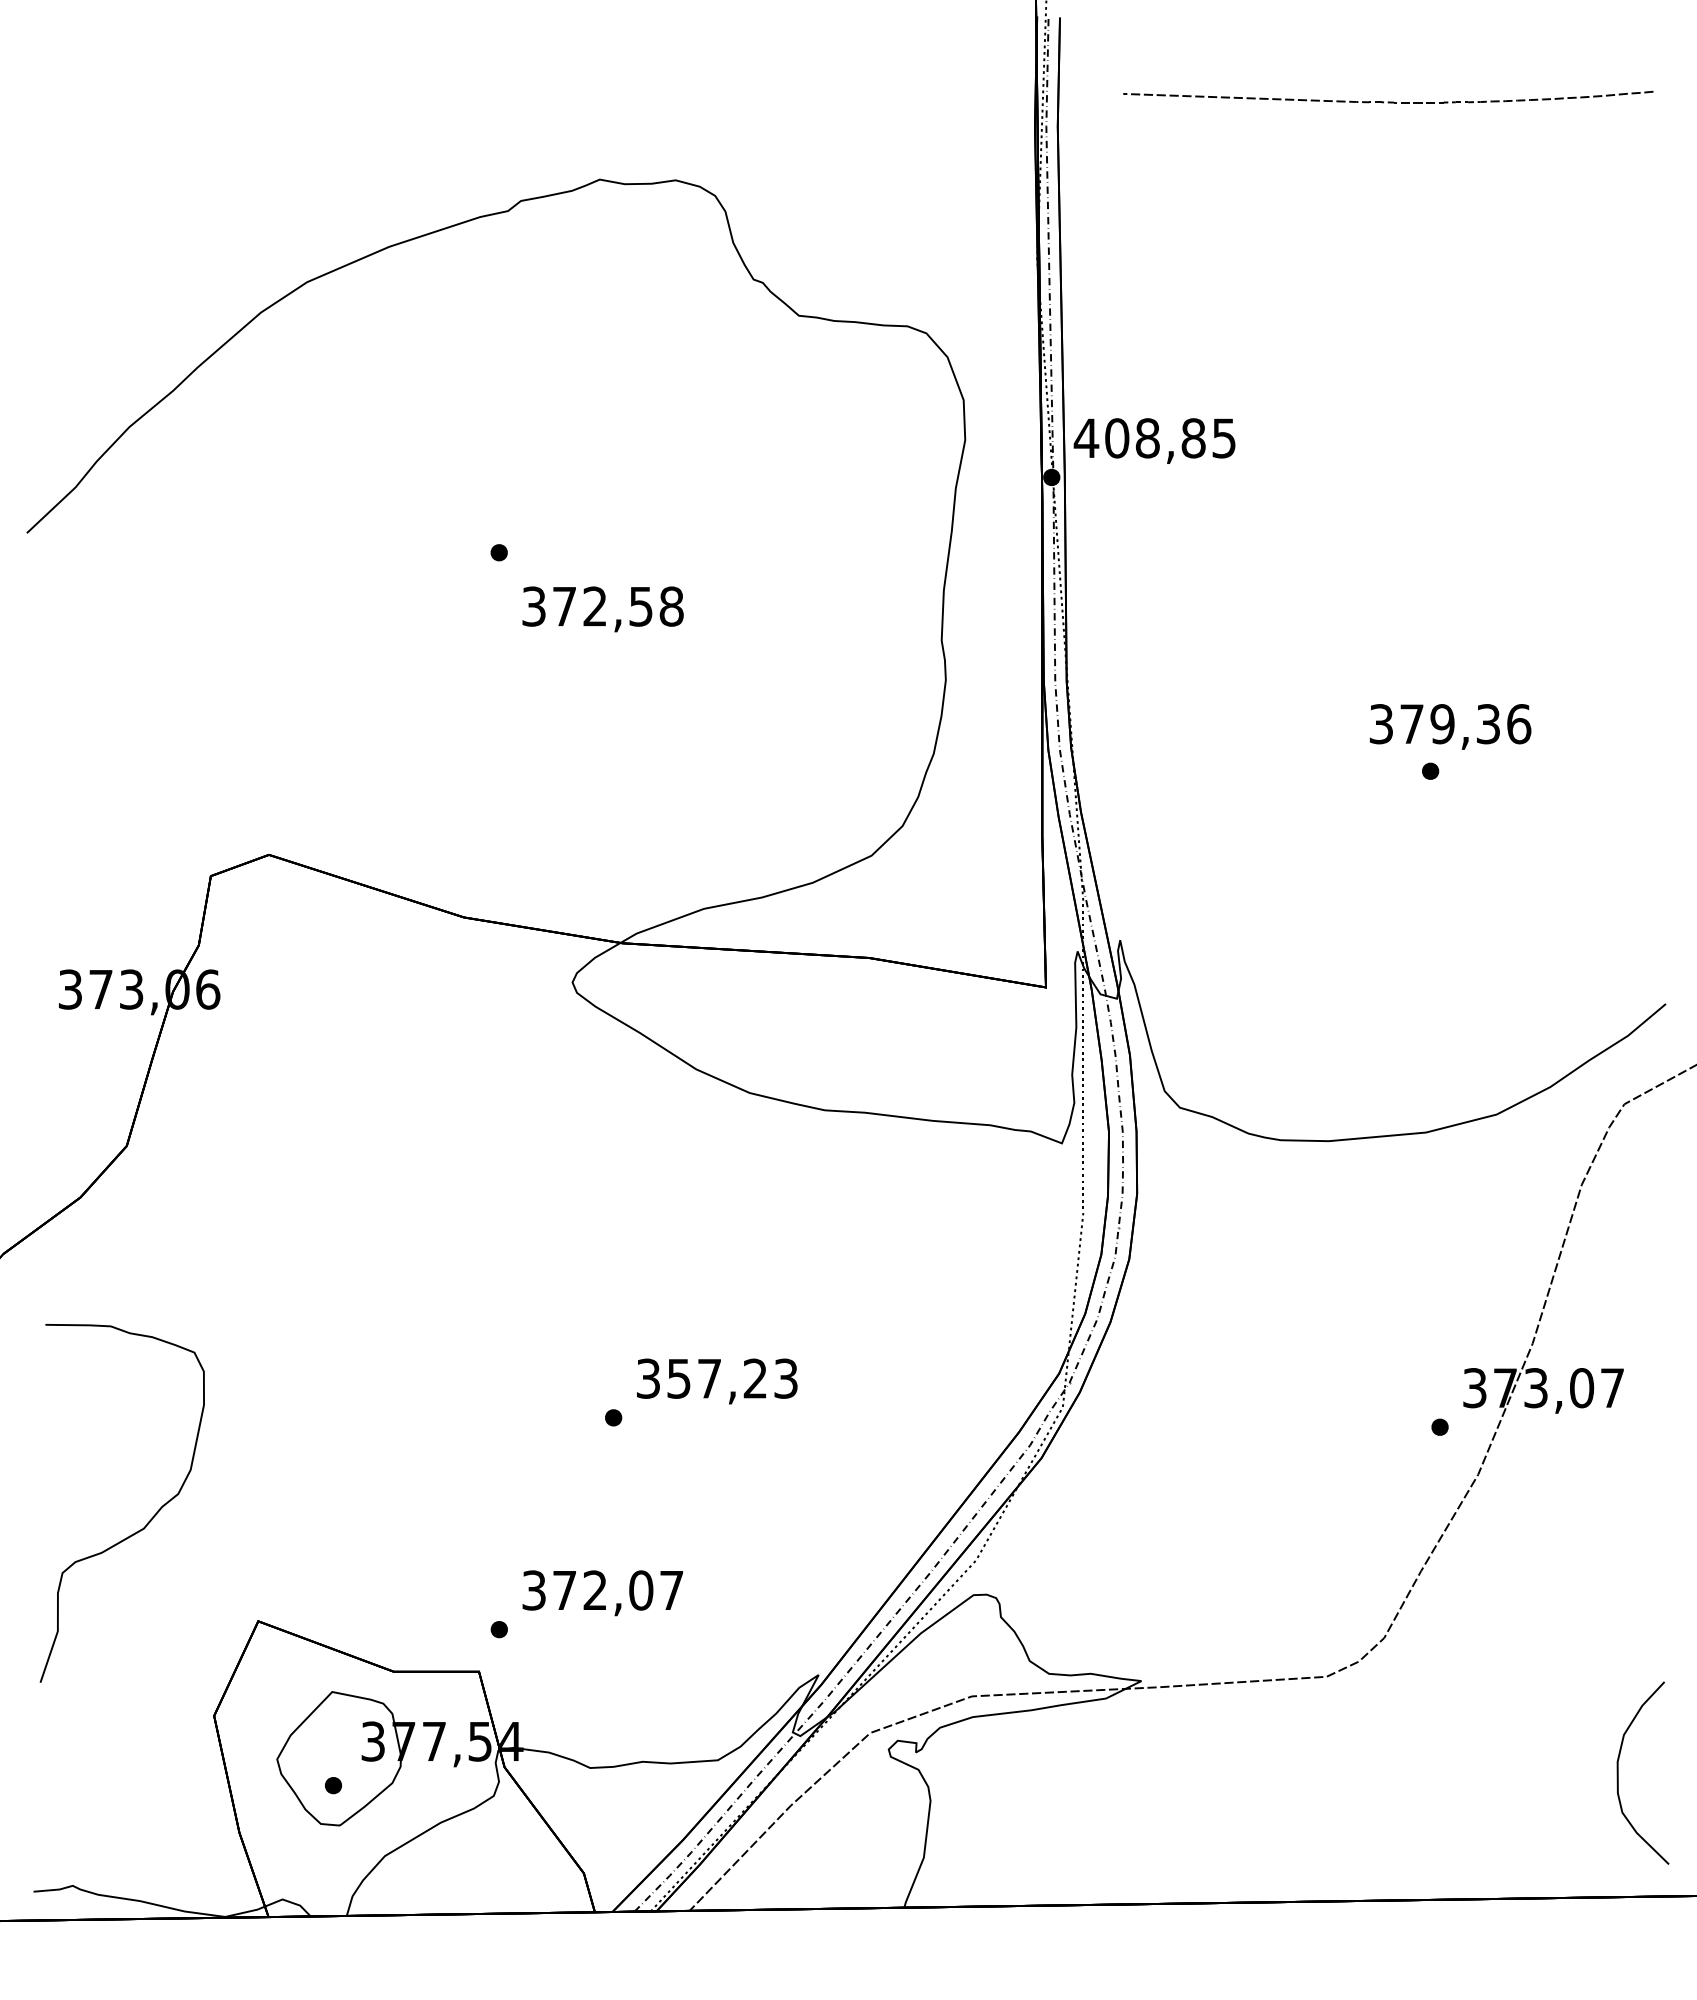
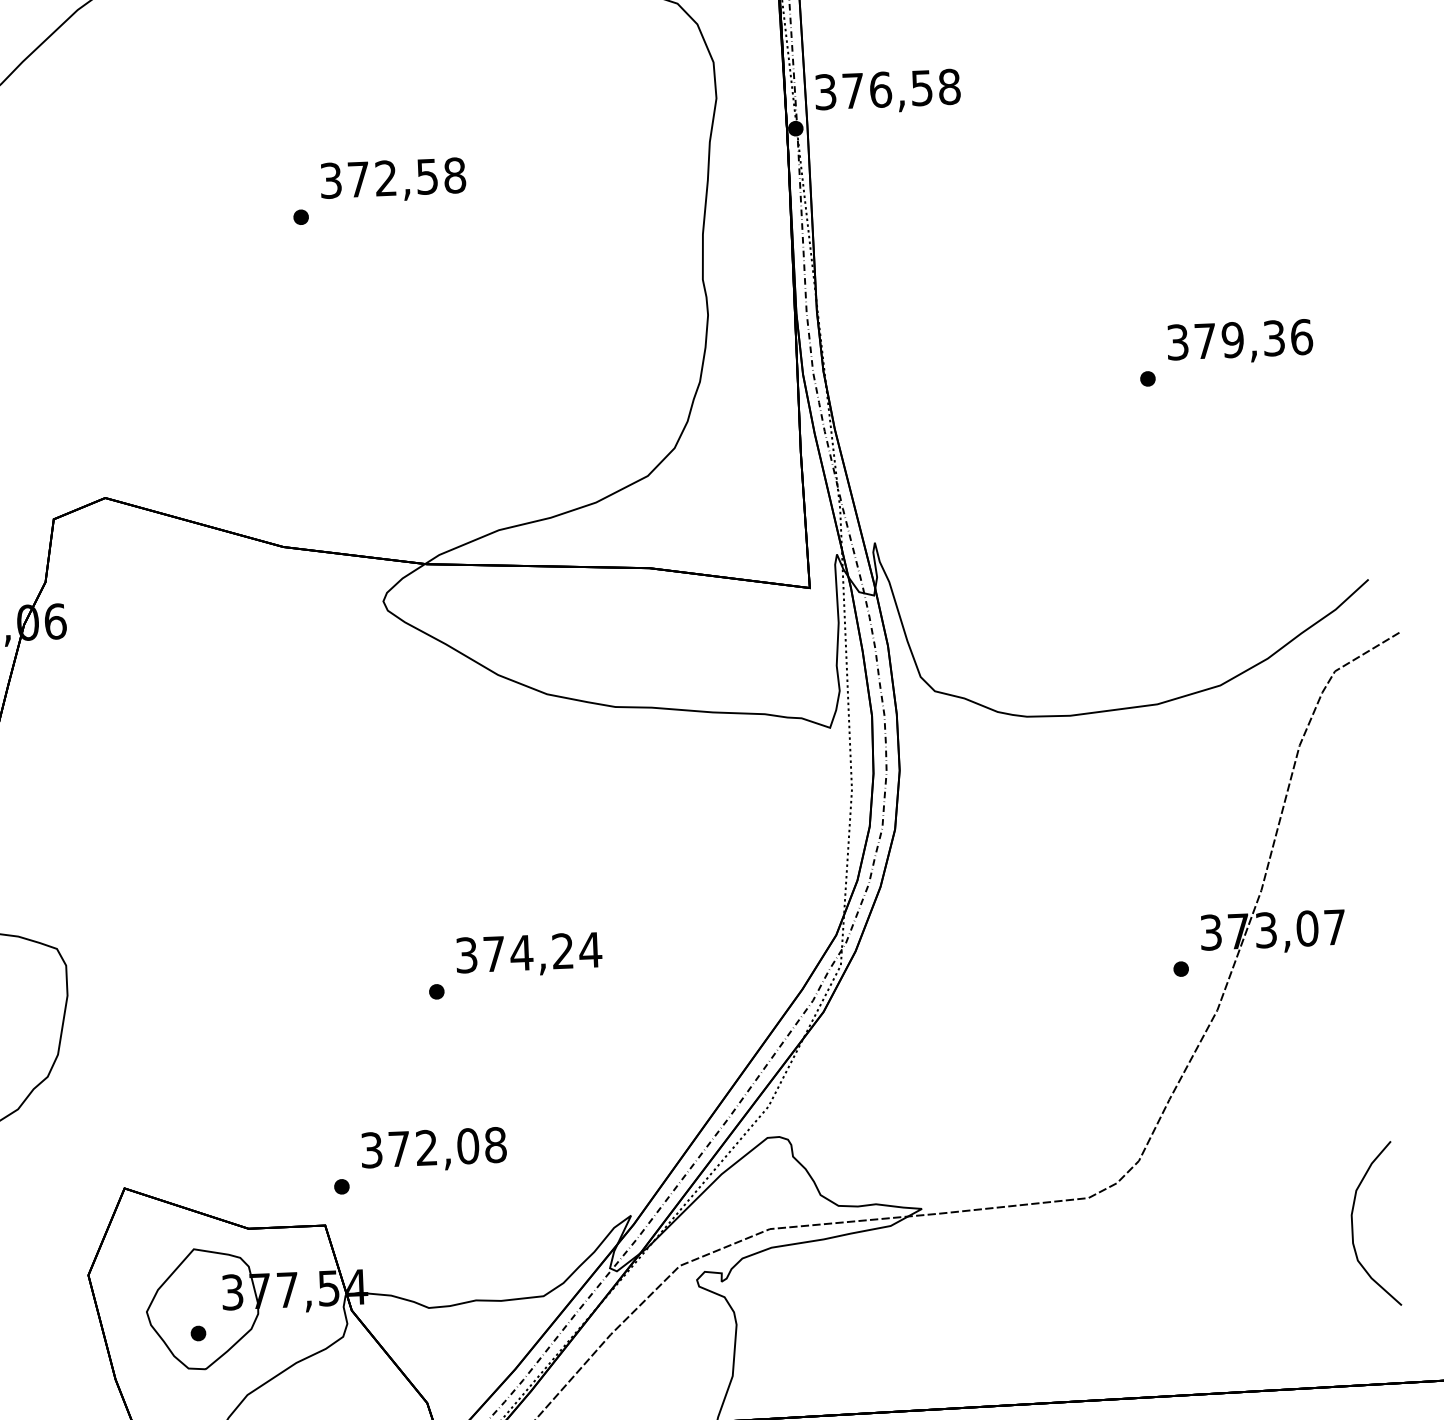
text: (1154, 438) -> (886, 89), 408,85 -> 376,58
text: (602, 609) -> (392, 180), moved
text: (1450, 726) -> (1240, 341), moved
text: (732, 1378) -> (542, 951), 357,23 -> 374,24
text: (671, 1590) -> (495, 1145), 372,07 -> 372,08
curve: (1618, 1772) -> (1352, 1224), moved

